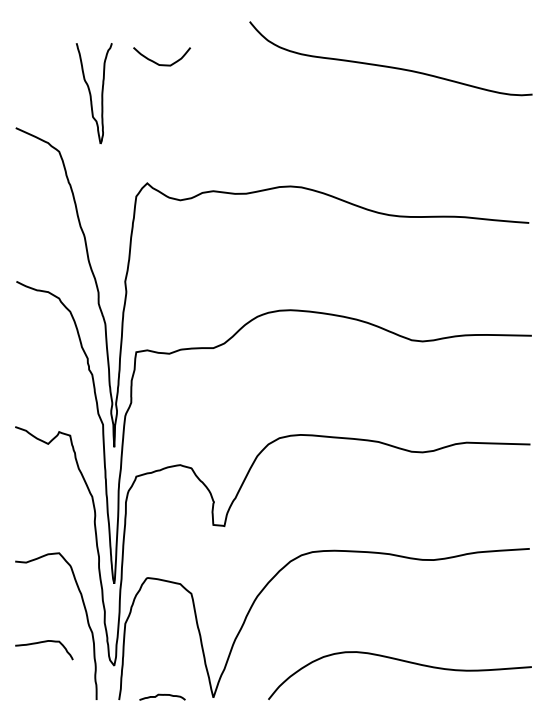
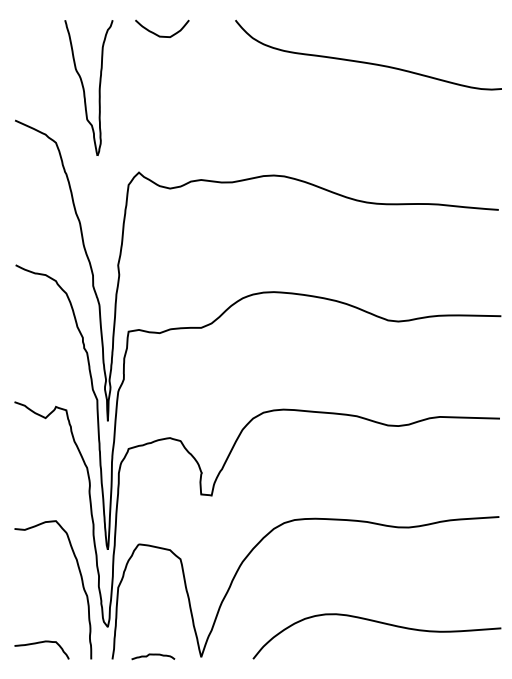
curve: (158, 63) -> (158, 35), moved
part: (94, 93) -> (89, 87), size x1.43
curve: (41, 643) -> (39, 643), moved

